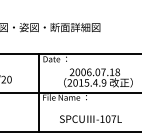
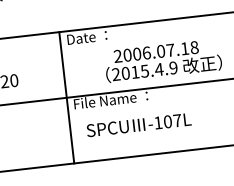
text: (90, 118) -> (138, 123), moved

